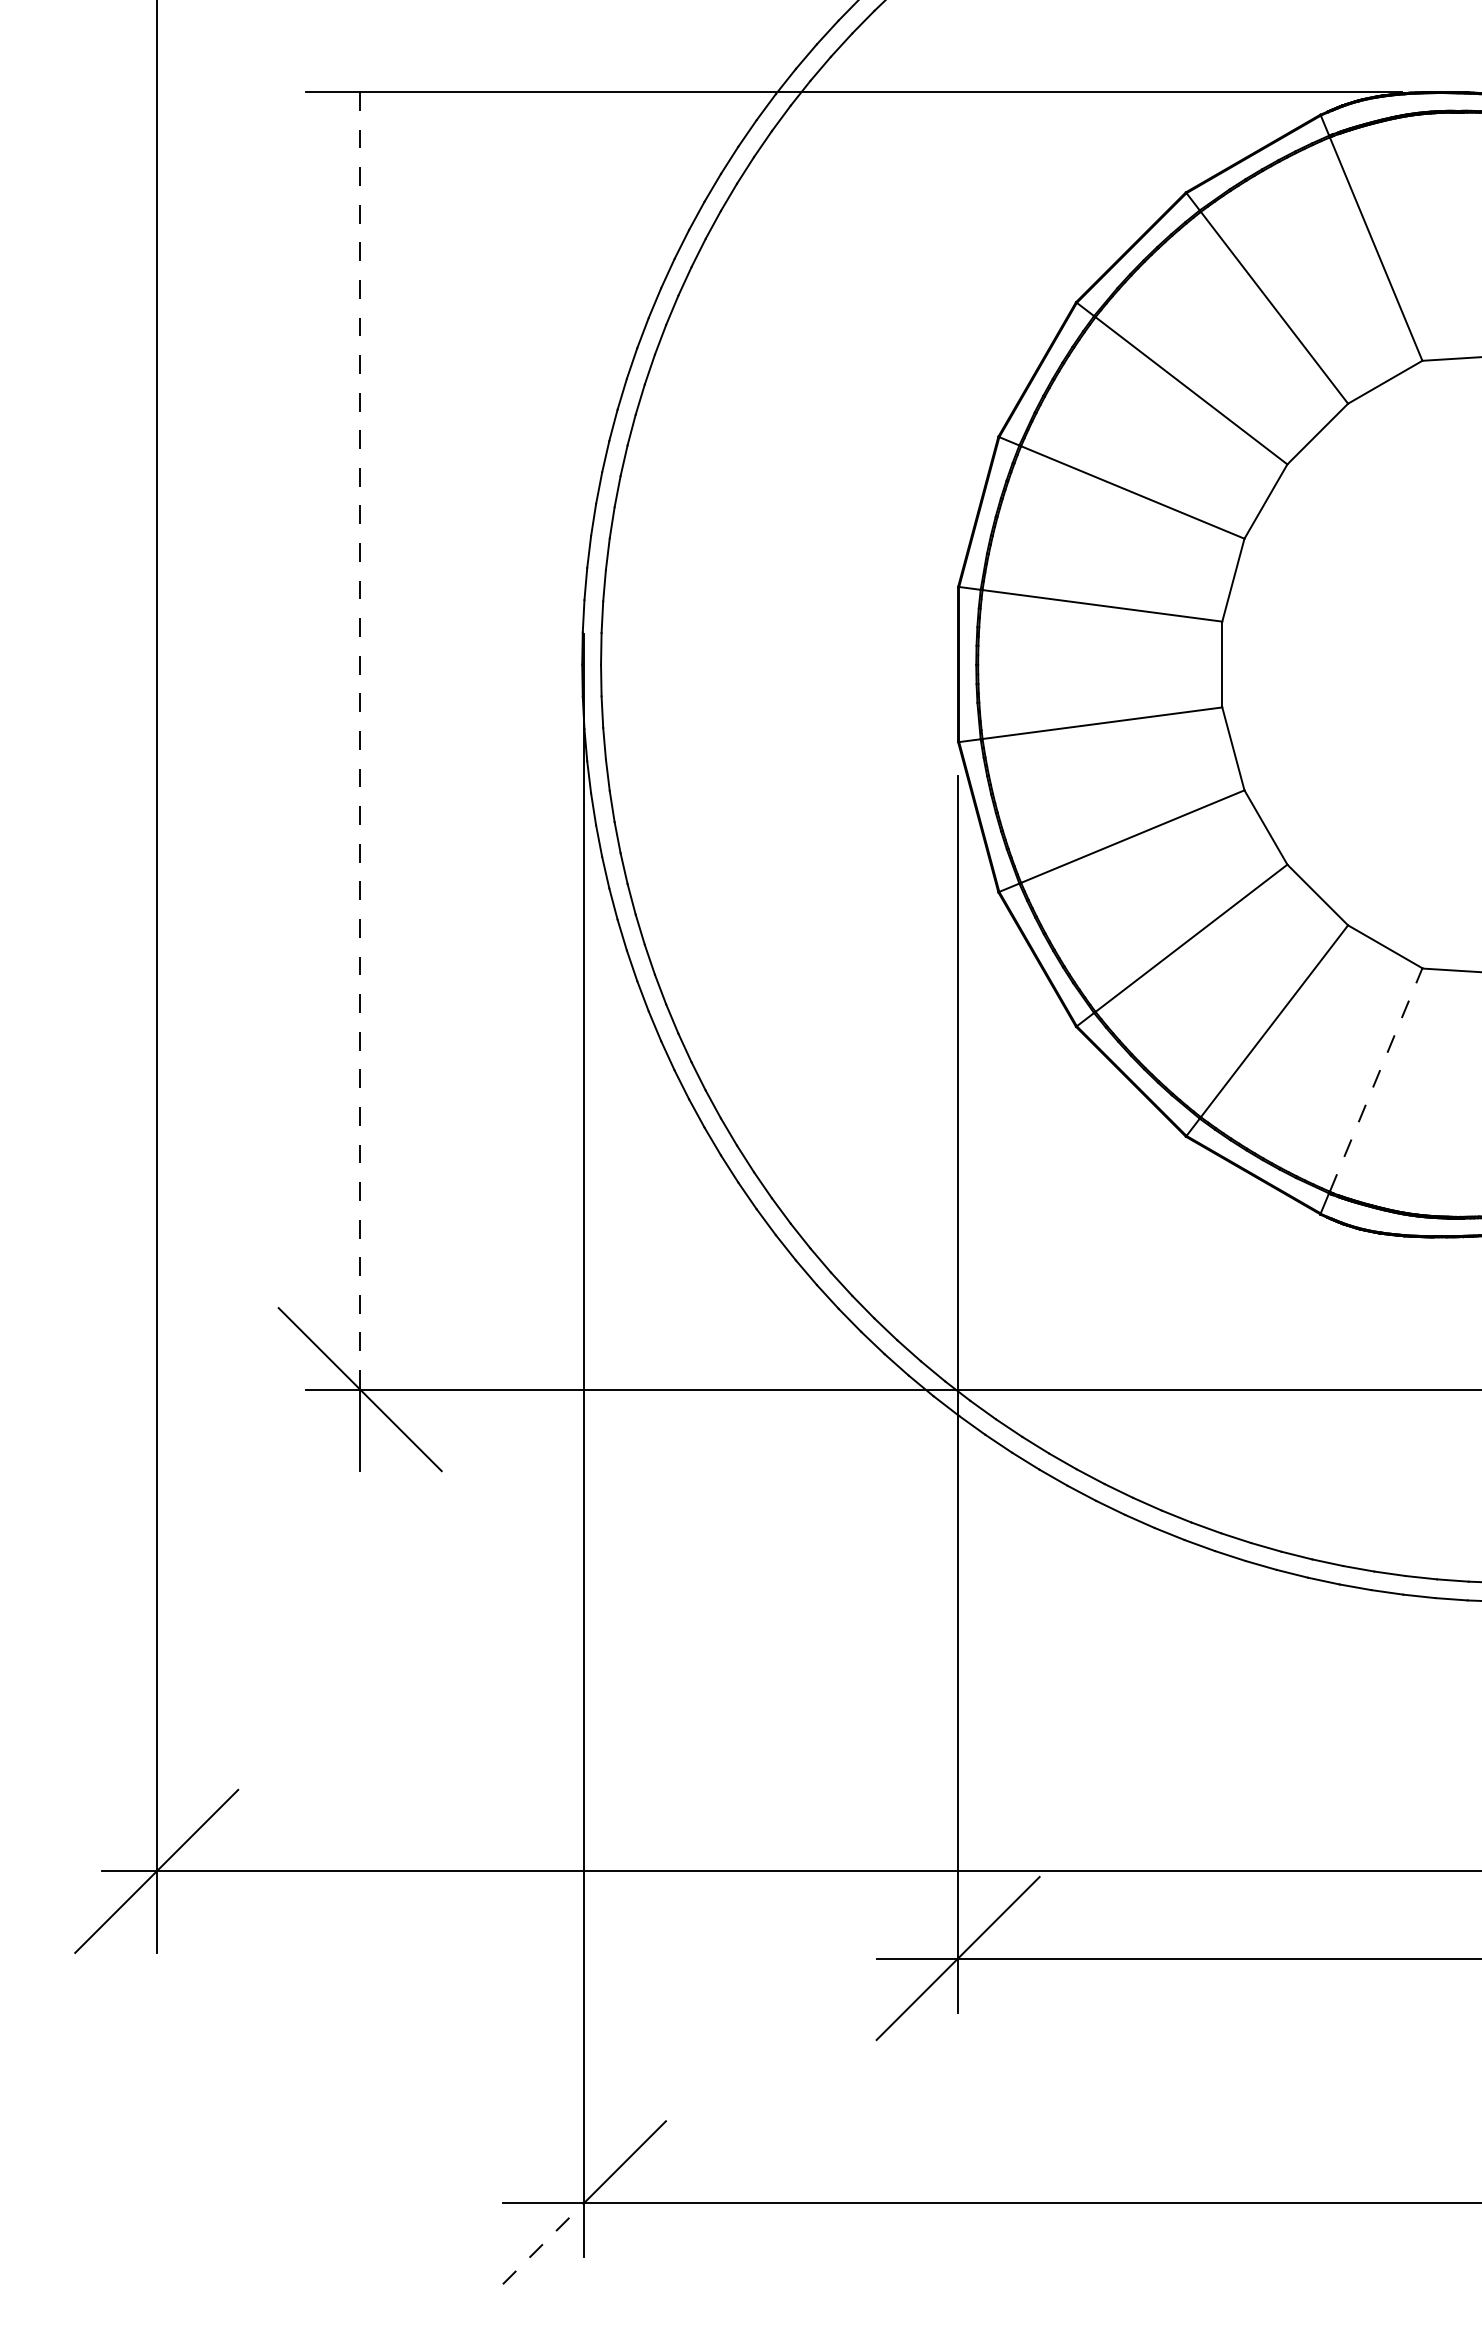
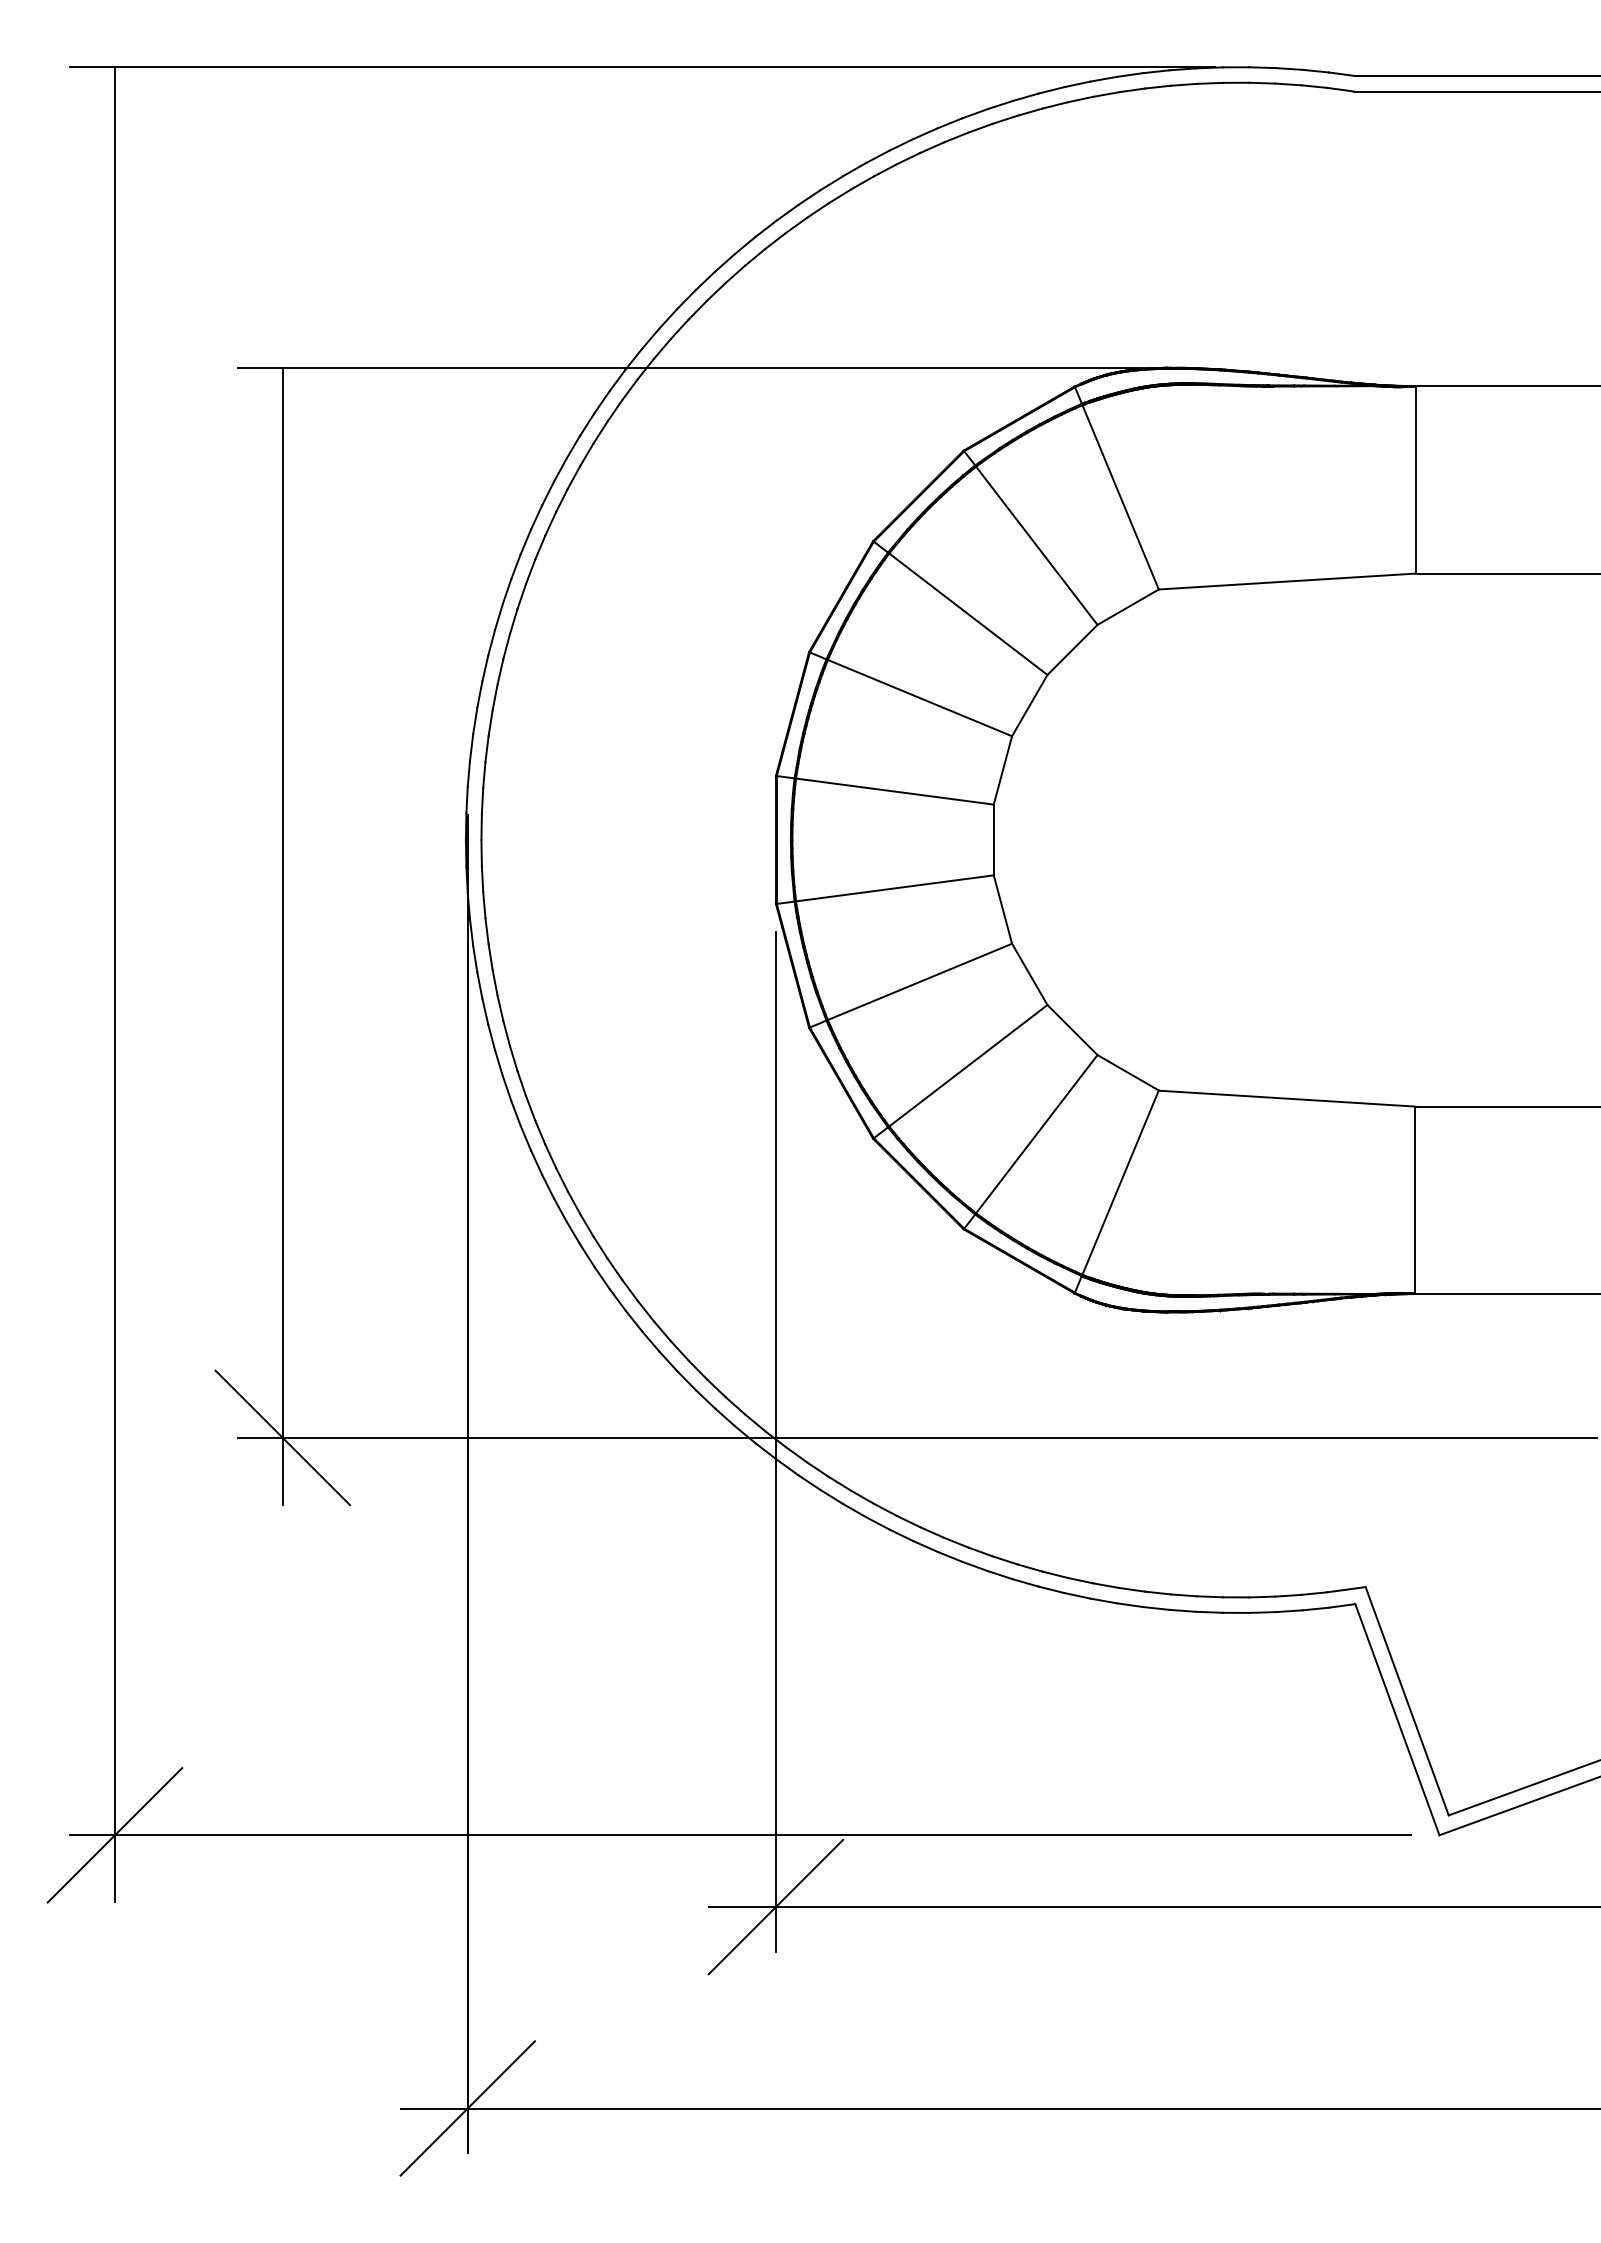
line: (359, 741) -> (282, 903), dashed -> solid
line: (1375, 1079) -> (1120, 1182), dashed -> solid
line: (544, 2243) -> (434, 2142), dashed -> solid

